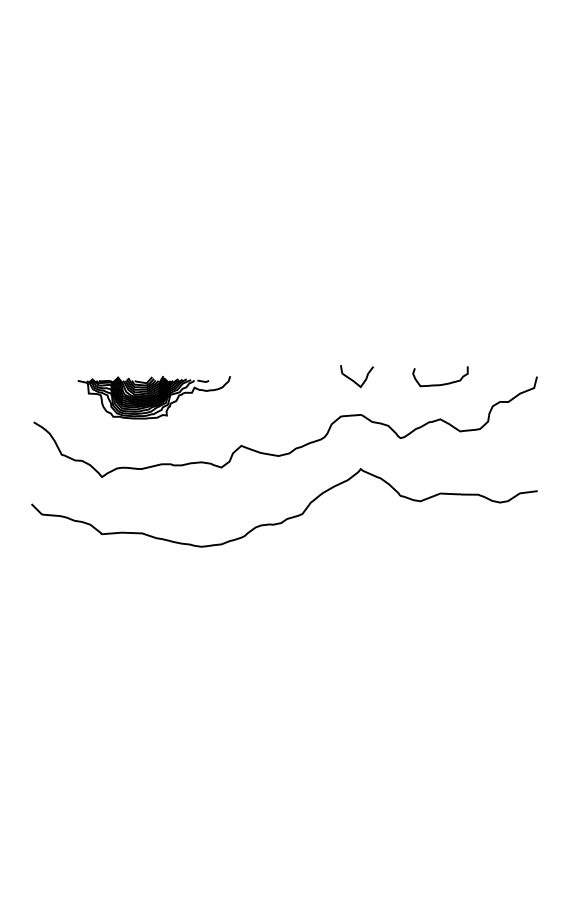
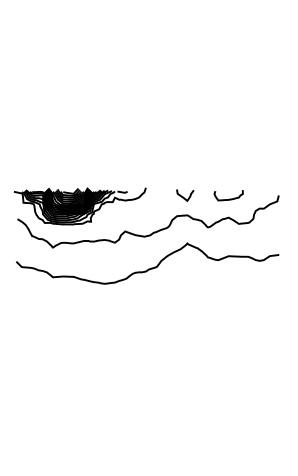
part: (153, 397) -> (79, 206), size x1.67

